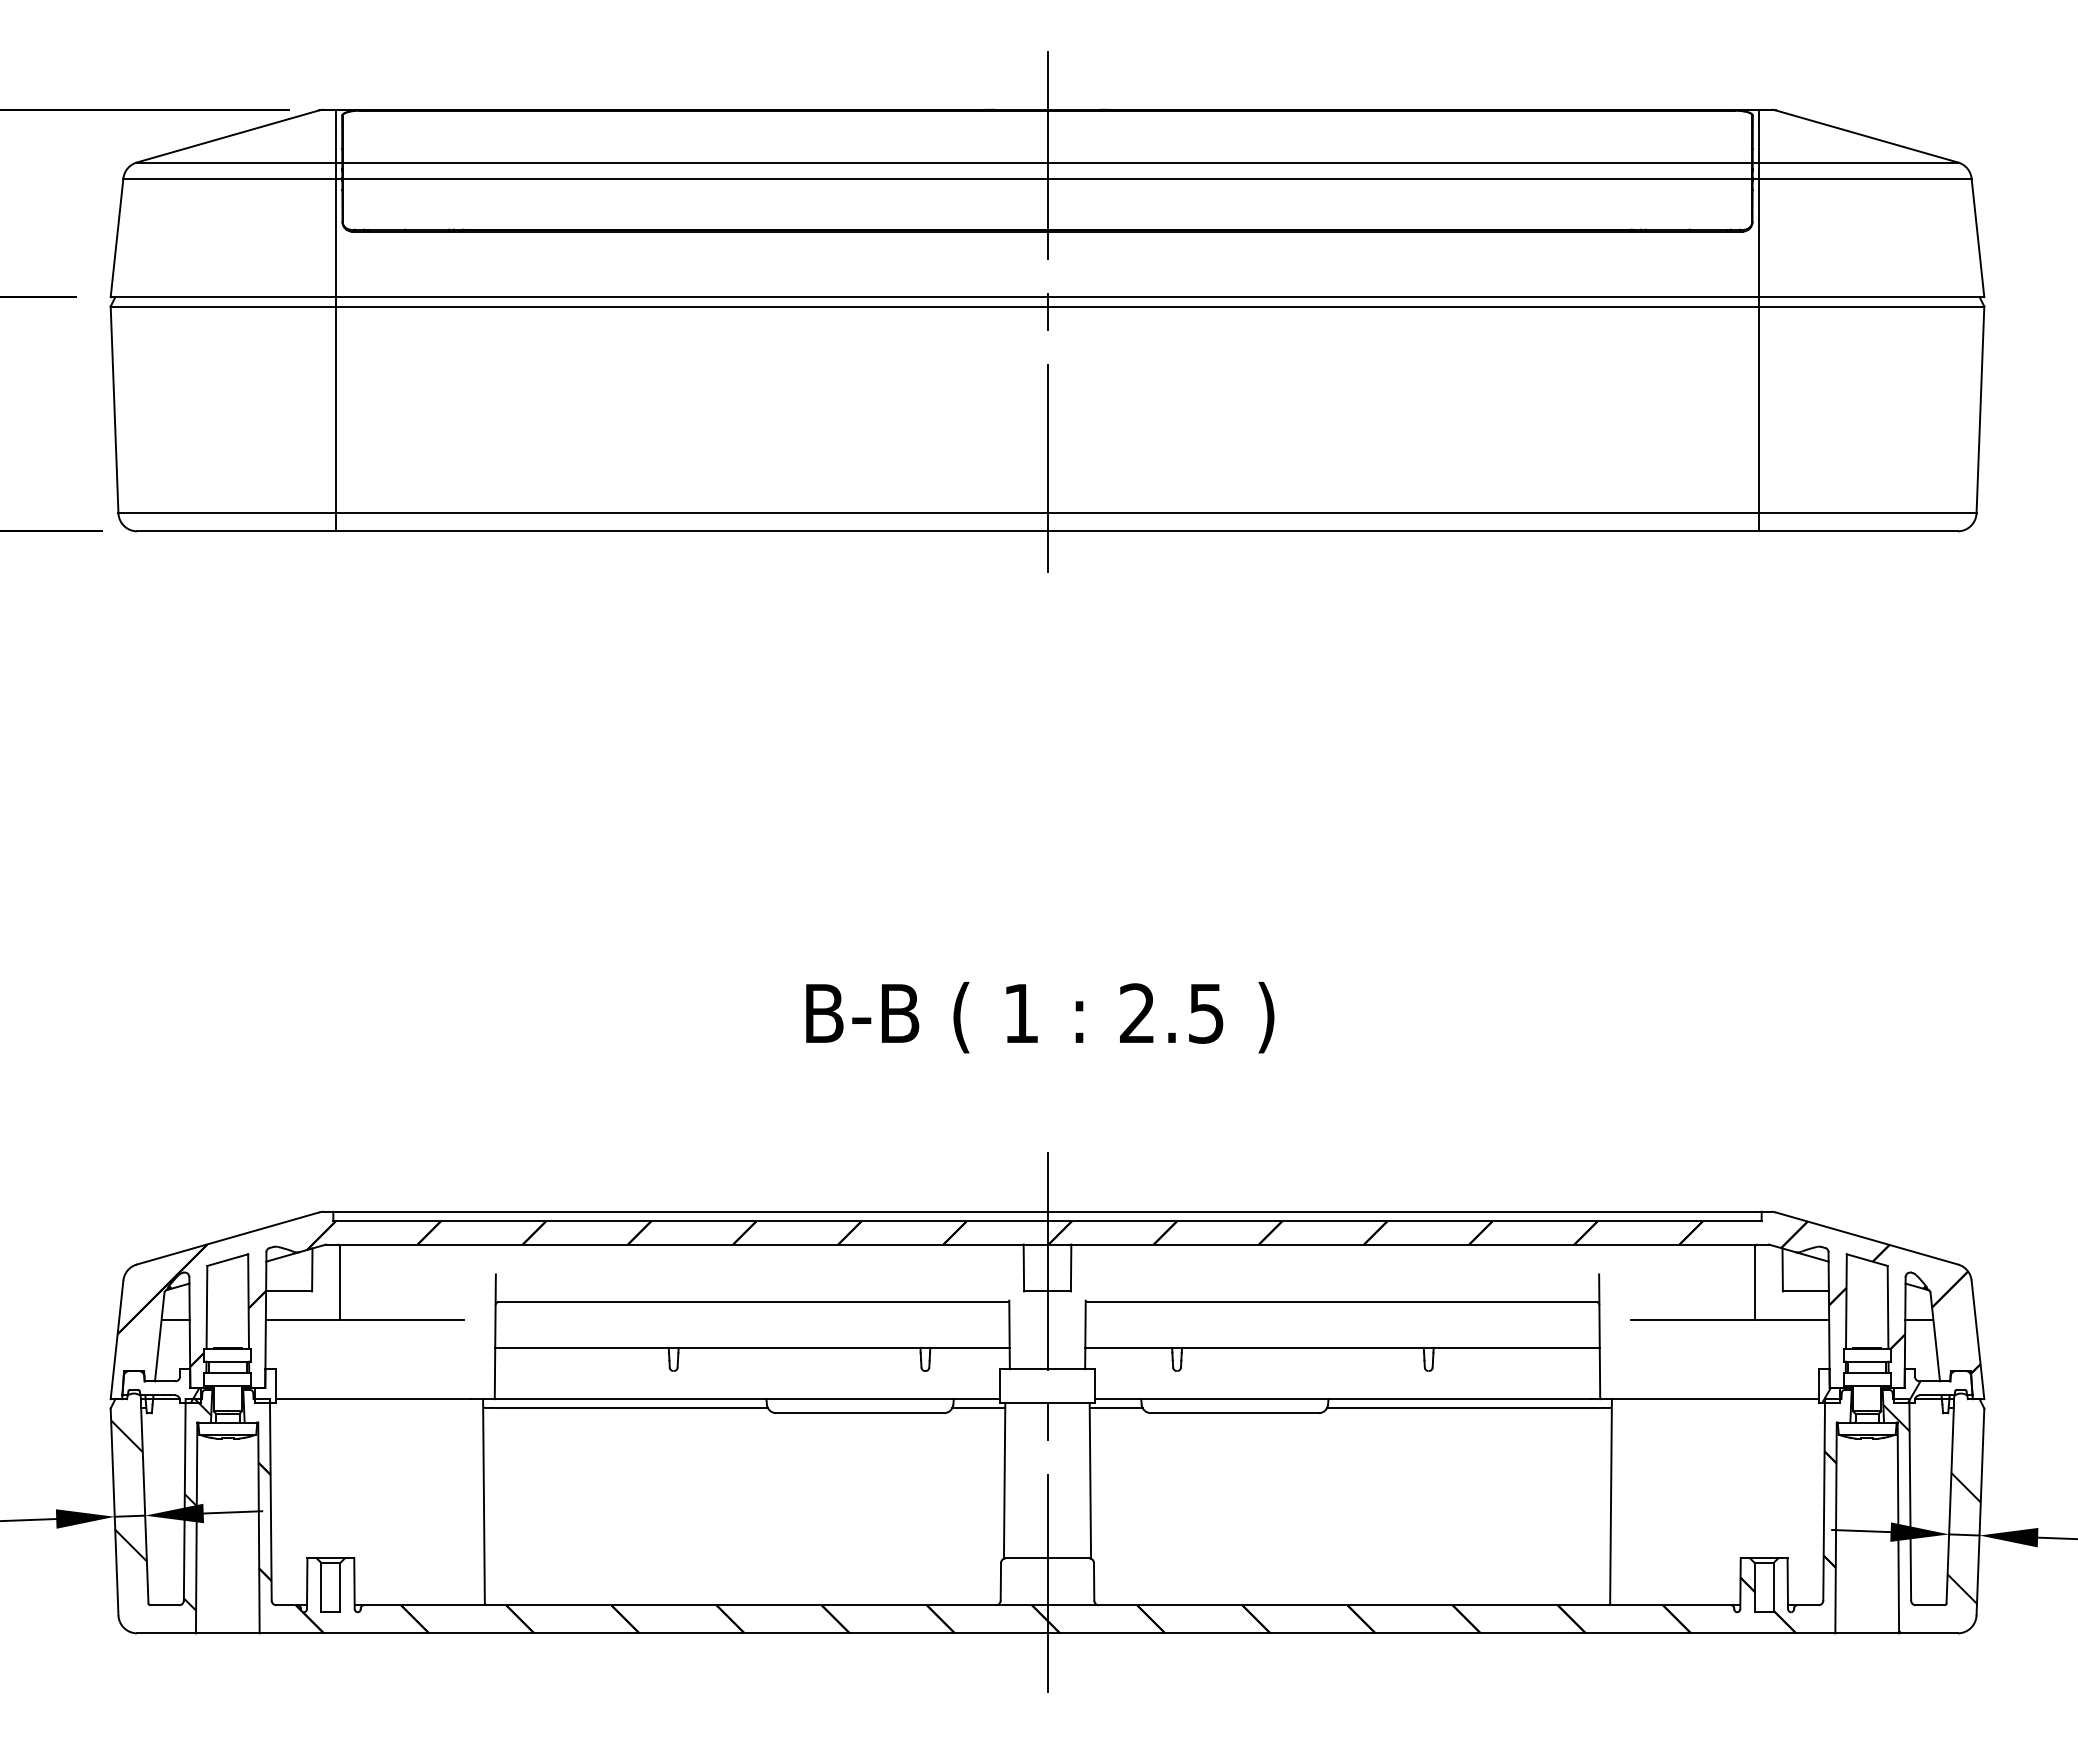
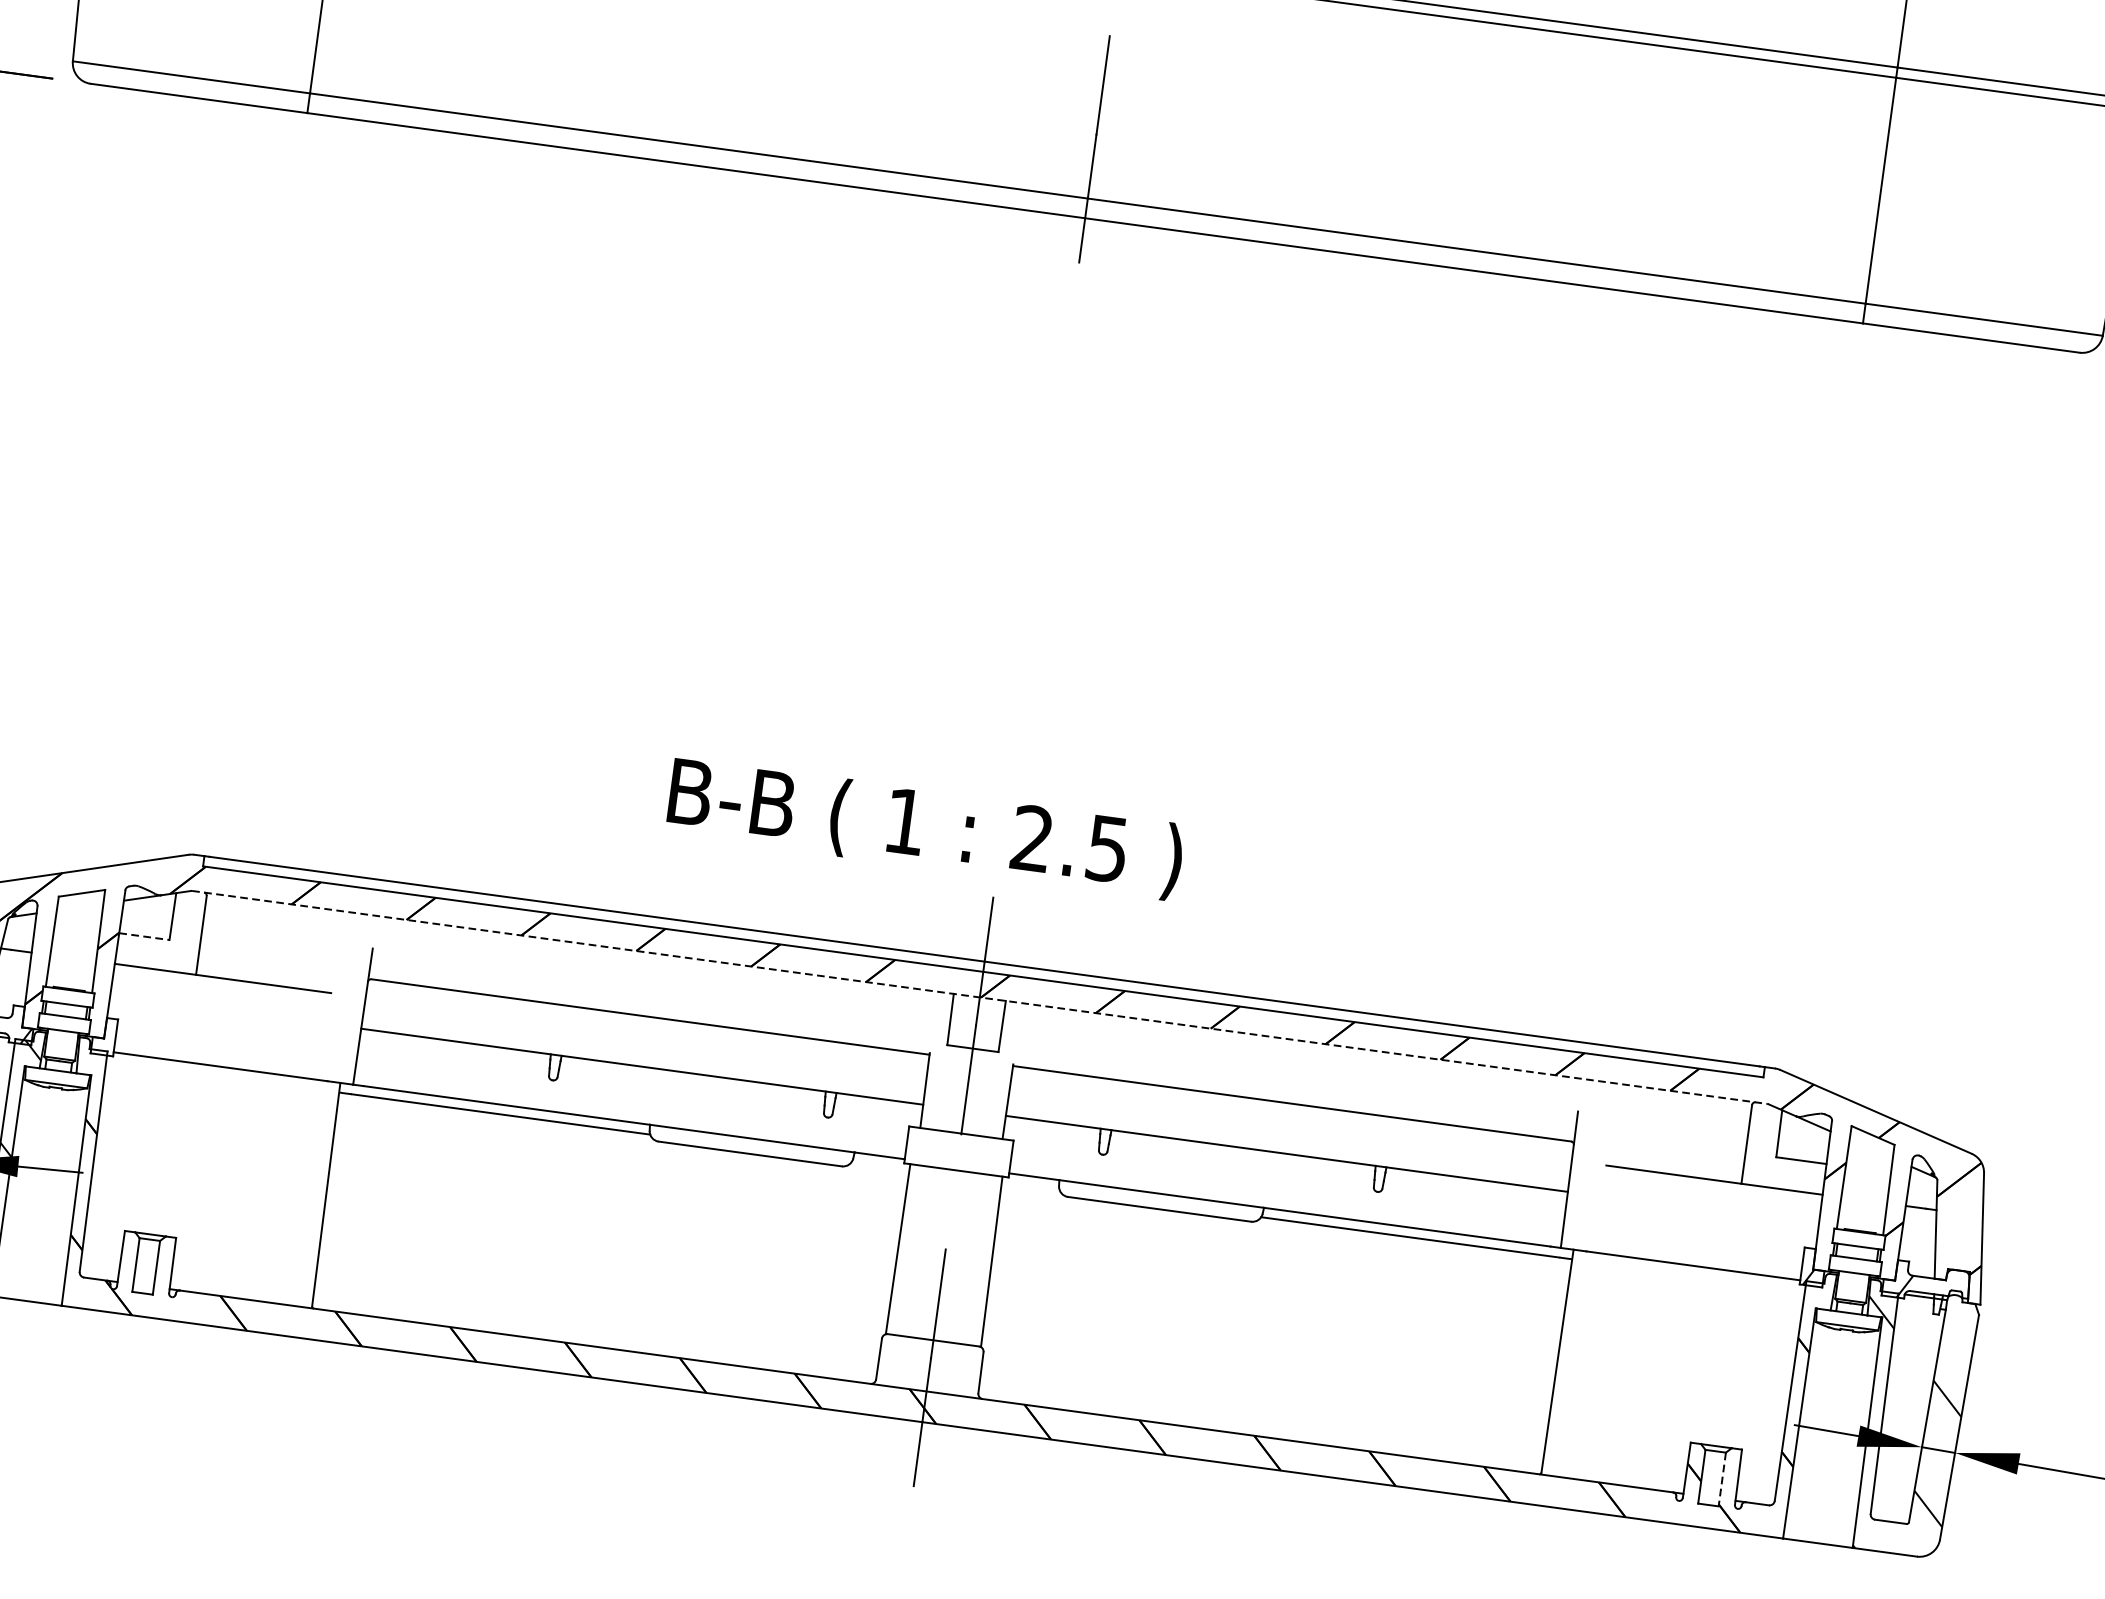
text: (1040, 1017) -> (925, 828), moved
line: (1048, 1244) -> (980, 997), solid -> dashed
line: (289, 1291) -> (144, 936), solid -> dashed
line: (978, 1407) -> (880, 1165), removed
line: (1115, 1407) -> (1030, 1185), removed
line: (1047, 1422) -> (953, 1191), removed
line: (1773, 1587) -> (1722, 1479), solid -> dashed

